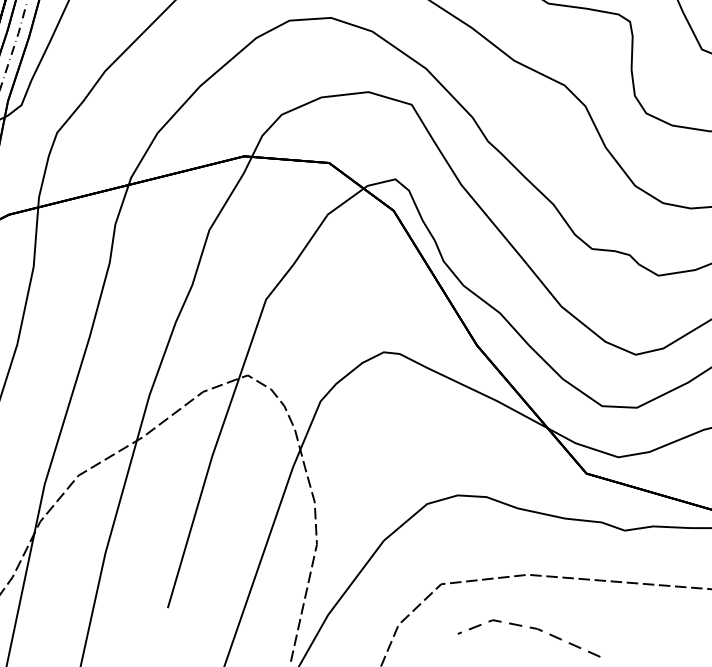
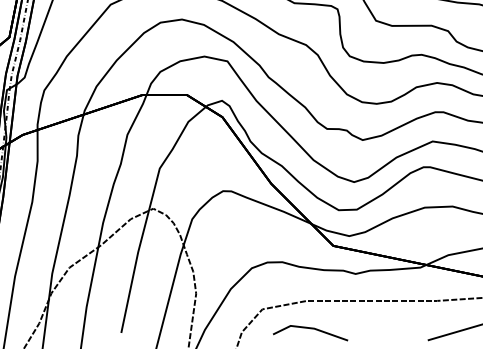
line: (530, 628) -> (310, 328), dashed -> solid

